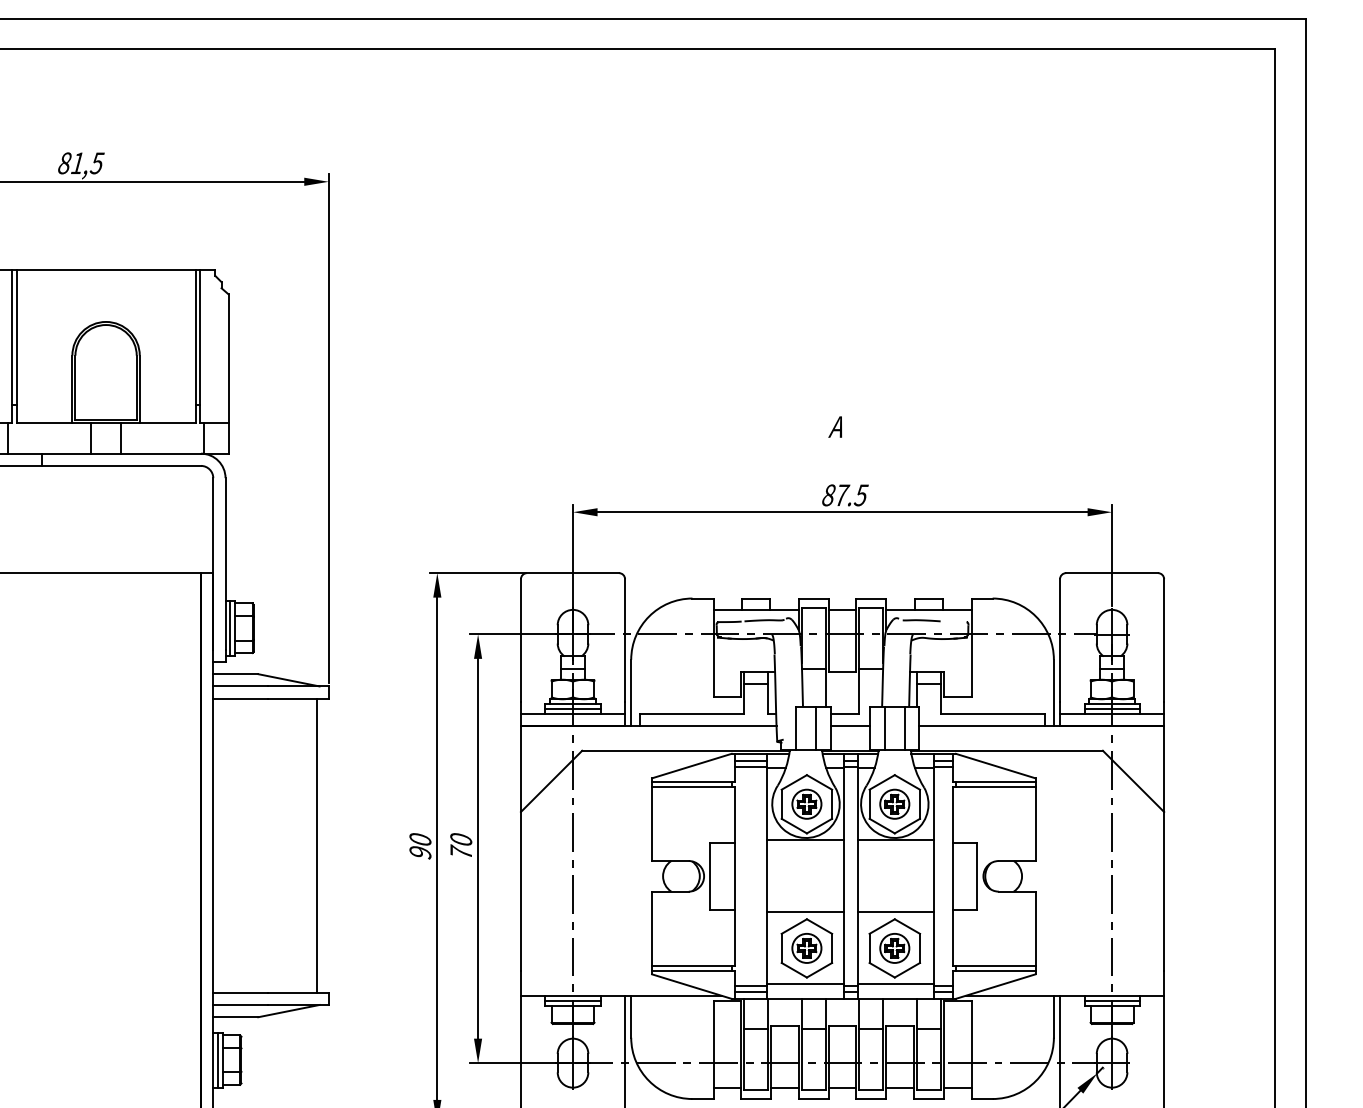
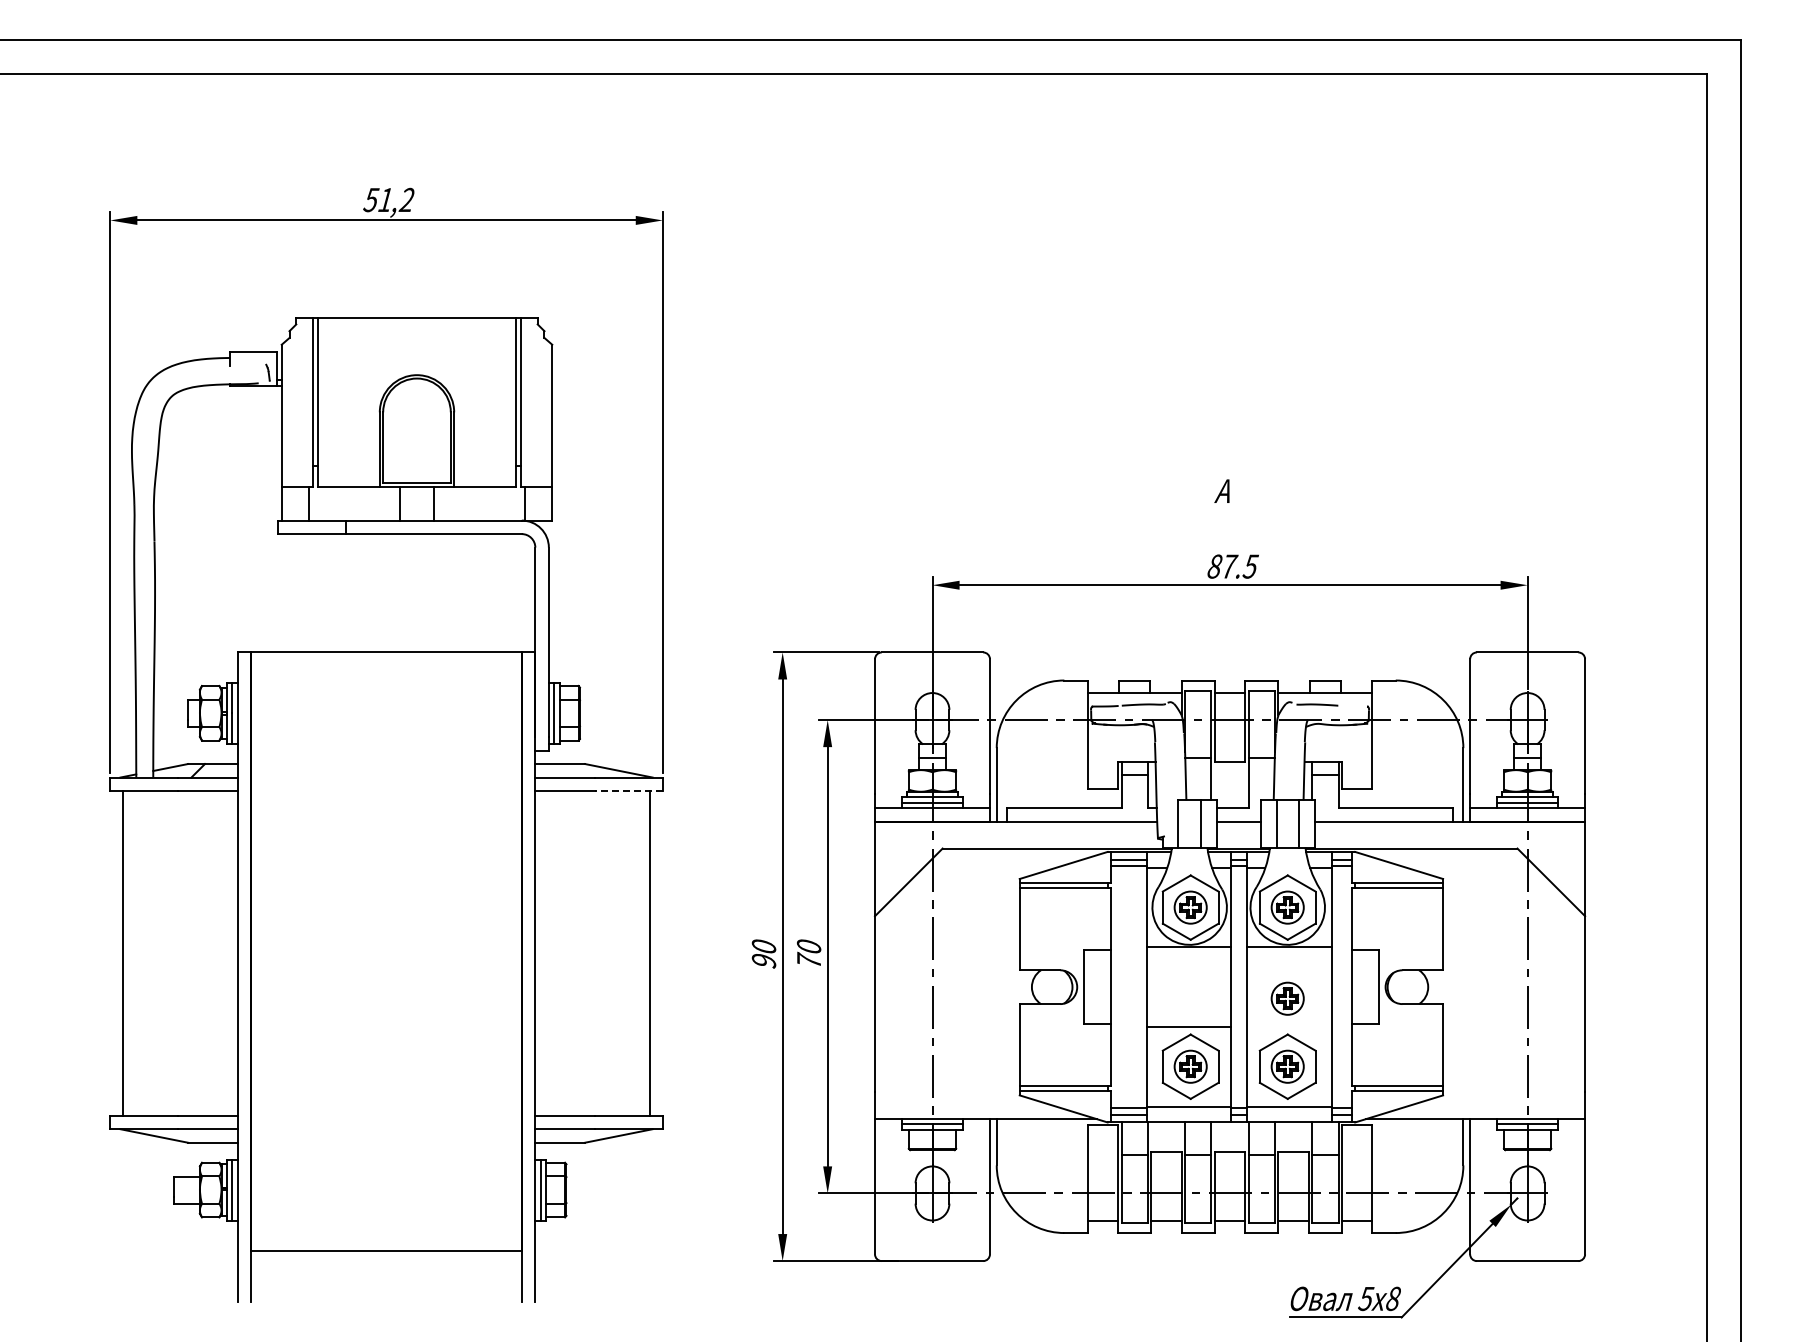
text: (81, 162) -> (389, 199), 81,5 -> 51,2
line: (298, 699) -> (629, 791), solid -> dashed
part: (894, 886) -> (1287, 998), added
line: (896, 911) -> (1289, 1026), removed

